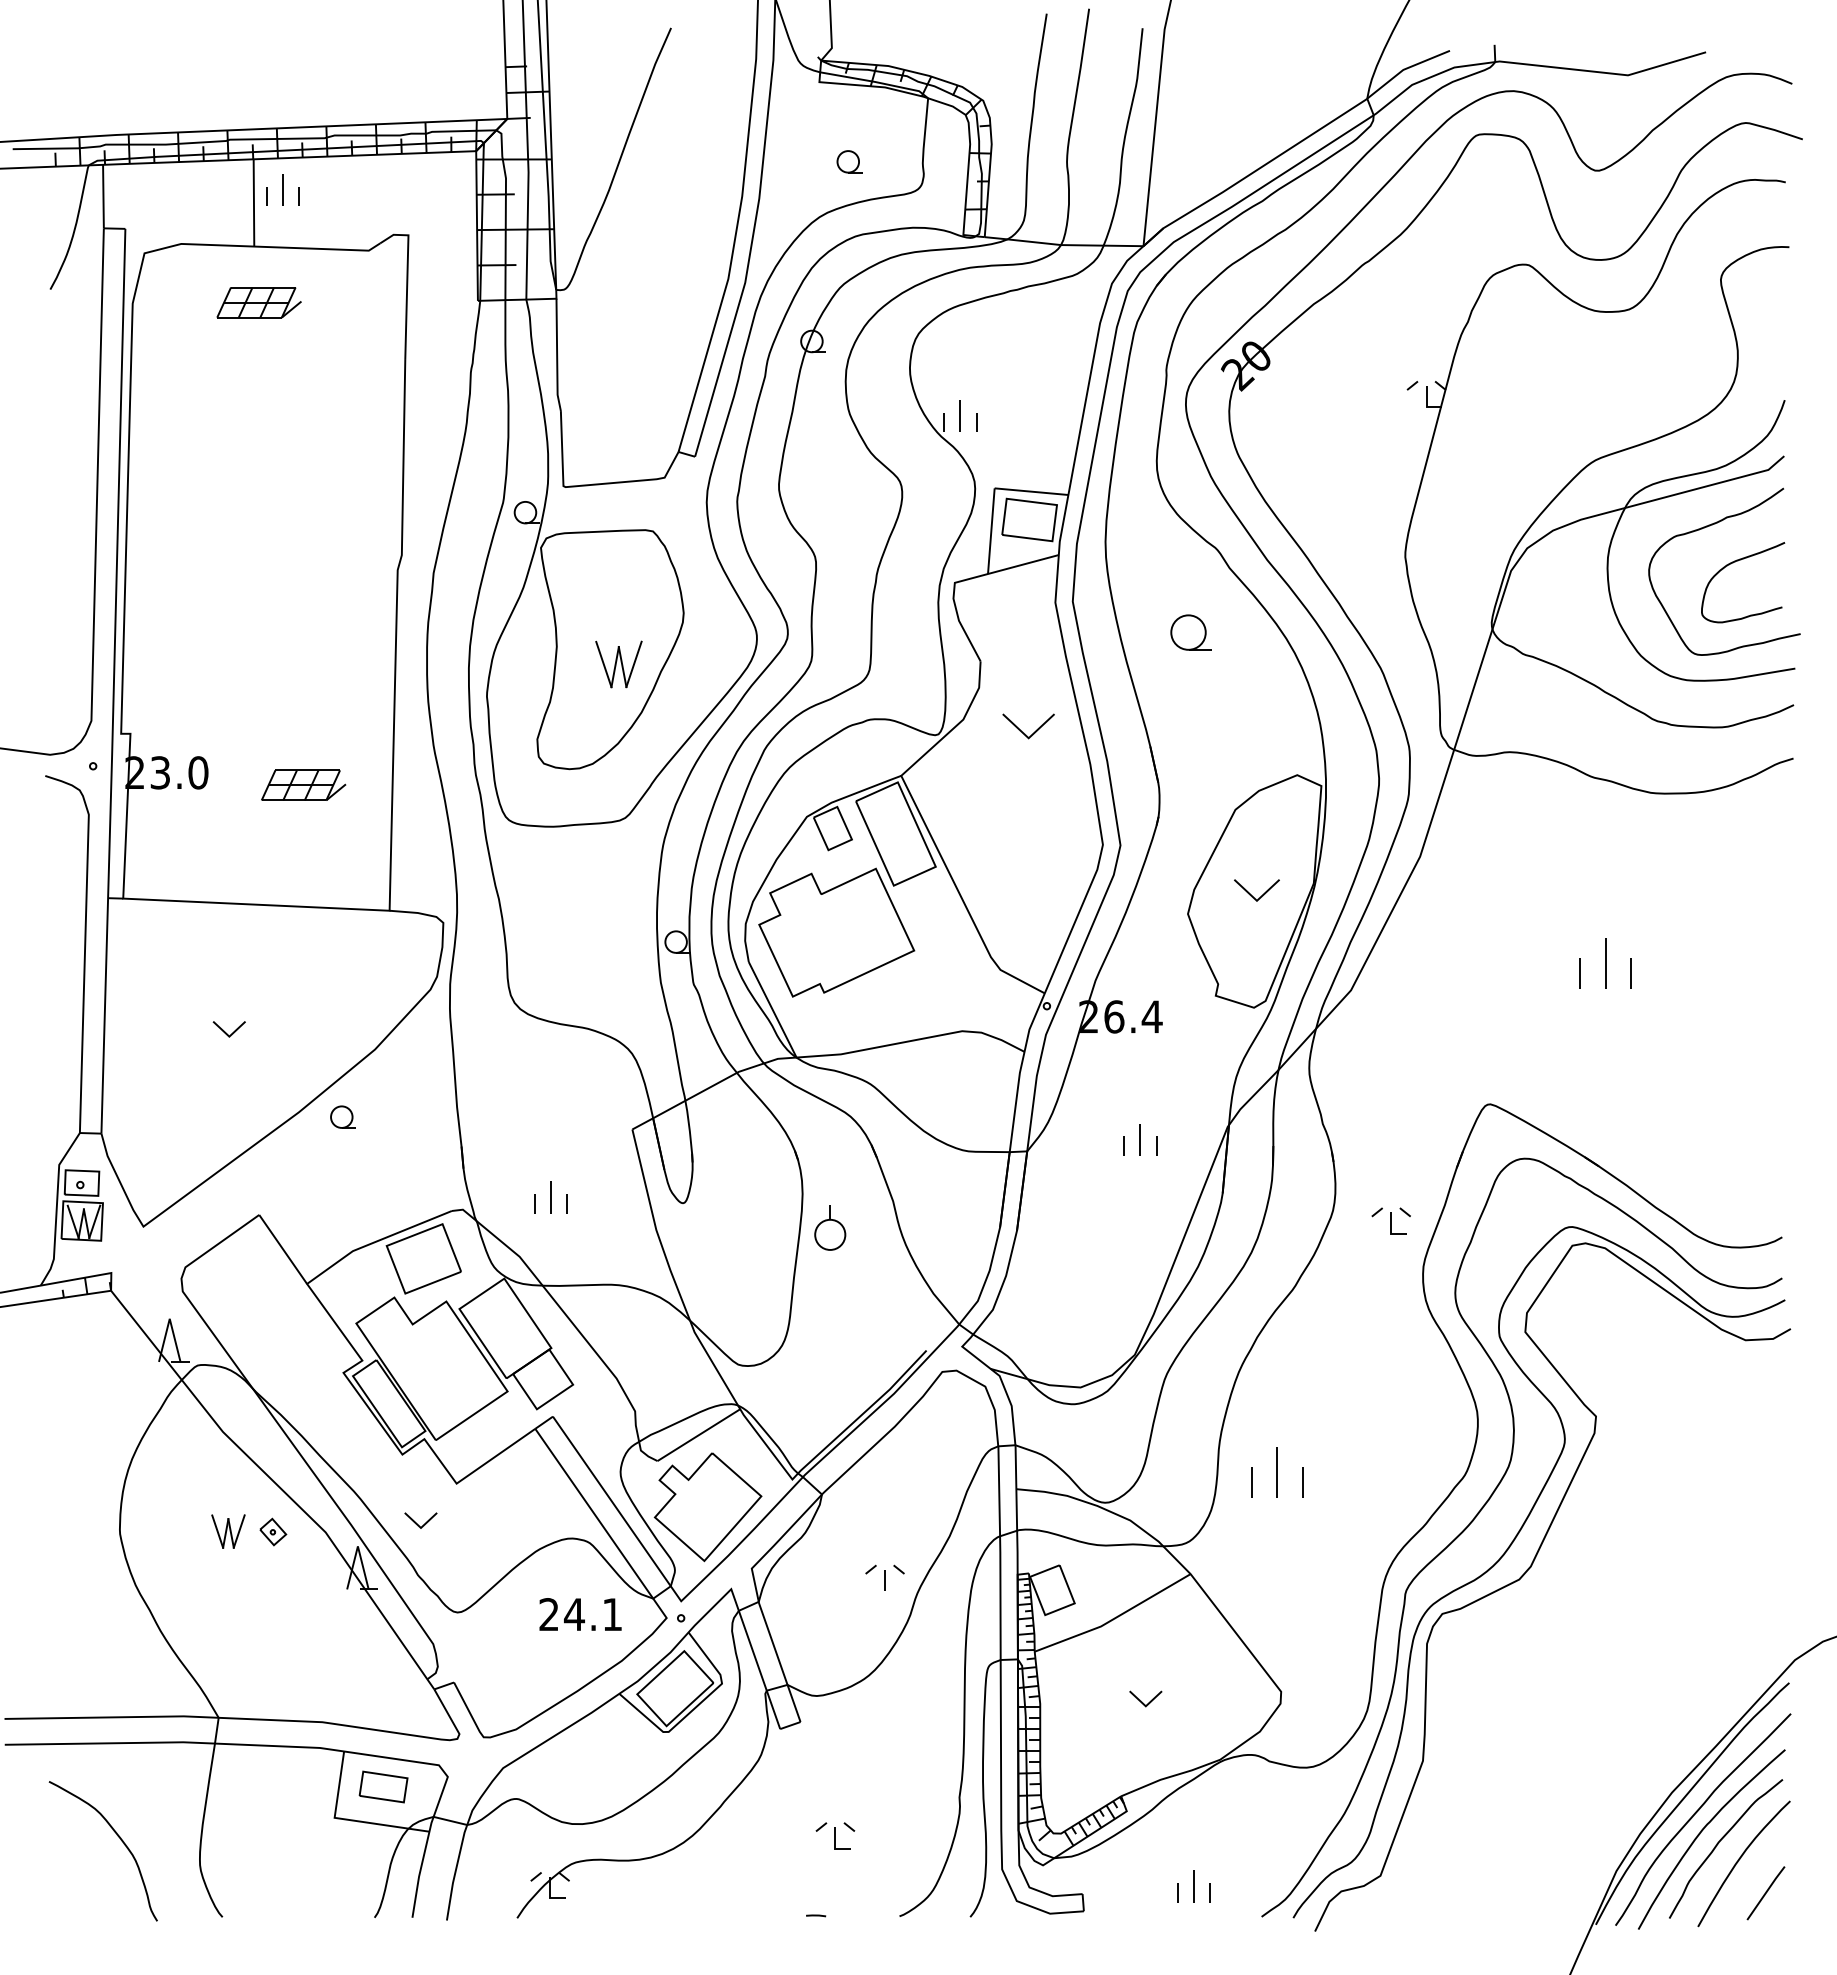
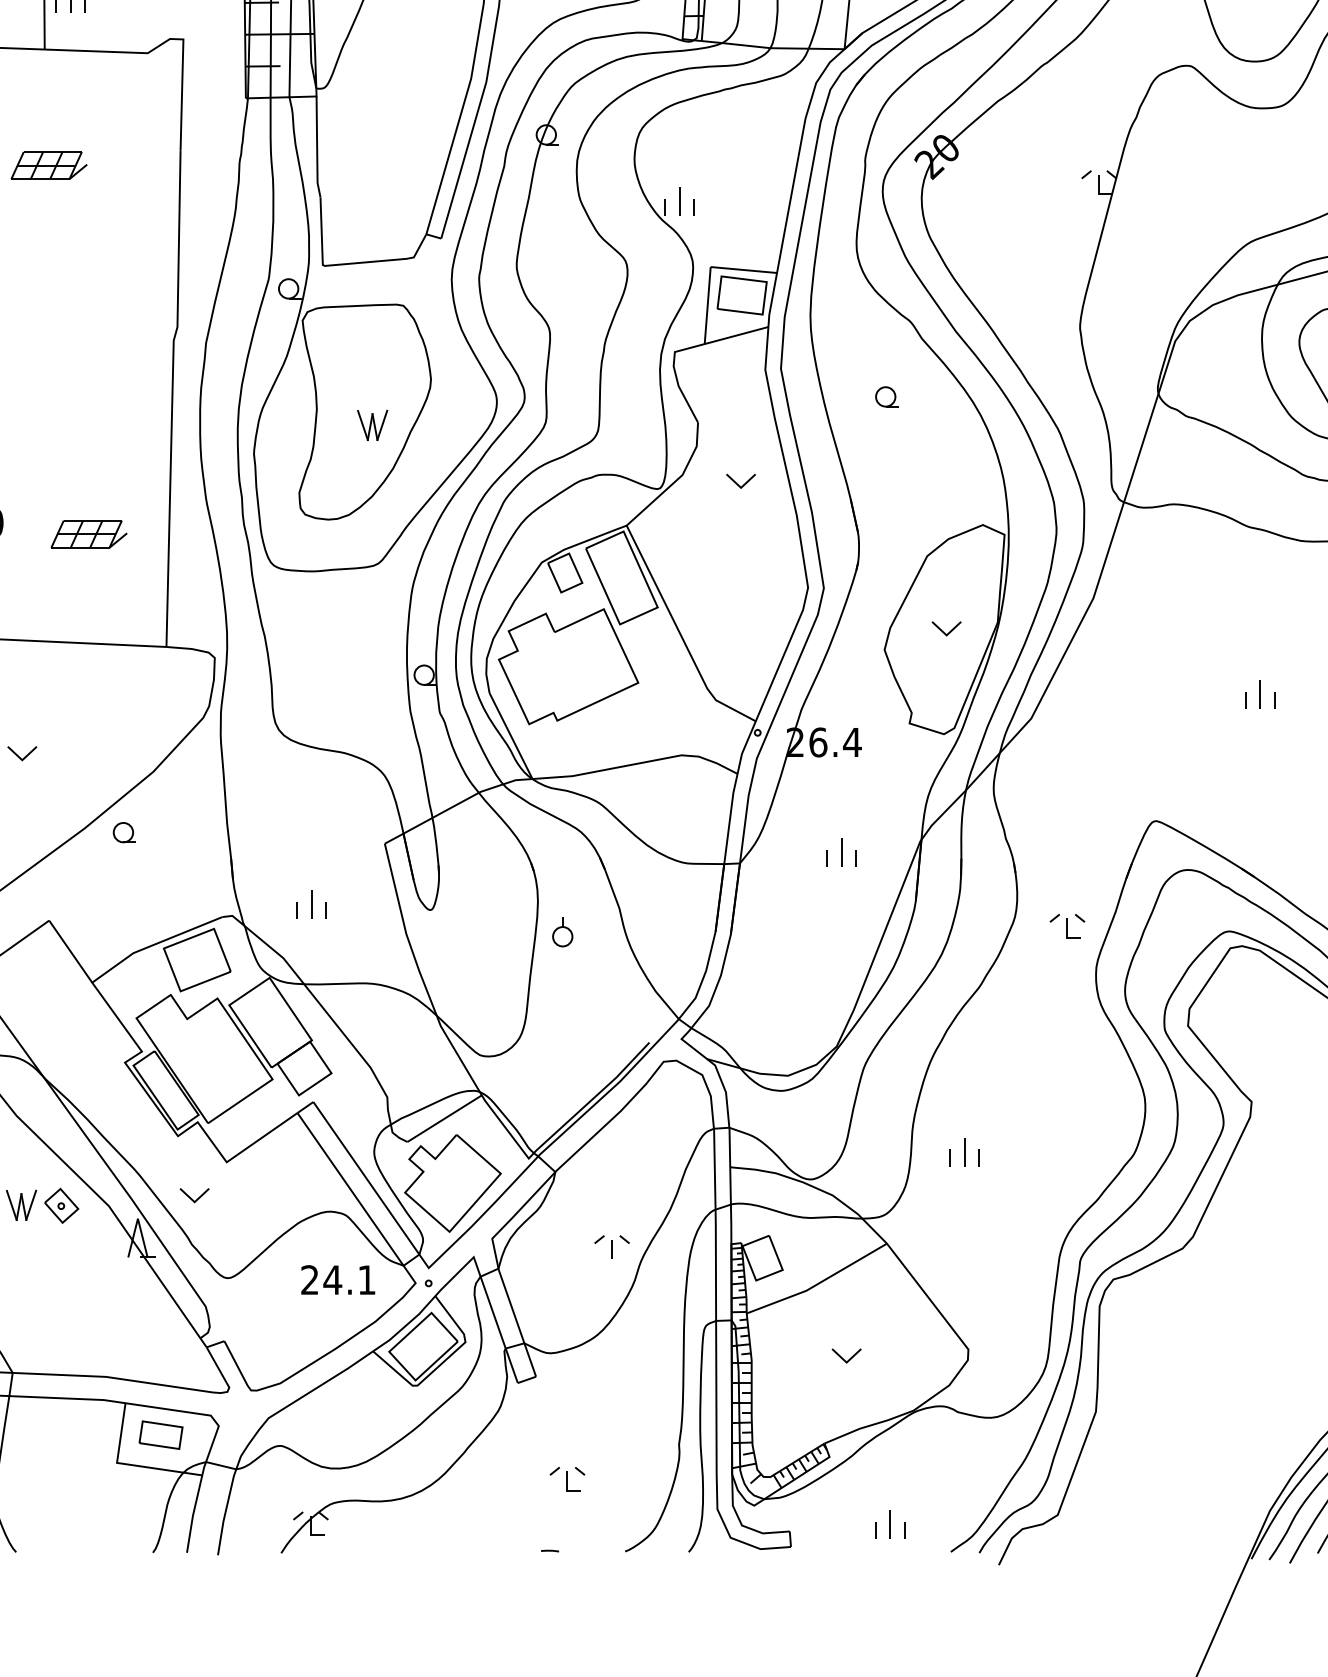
part: (258, 302) -> (48, 165), moved
part: (1190, 632) -> (886, 396), size x0.62
part: (618, 664) -> (372, 425), size x0.71
part: (1027, 726) -> (740, 481), size x0.62
part: (1256, 890) -> (946, 628), size x0.71
part: (1605, 963) -> (1260, 694), size x0.62
part: (829, 1227) -> (562, 931), size x0.71
part: (1276, 1472) -> (964, 1152), size x0.62
part: (273, 1531) -> (62, 1205), size x1.43

